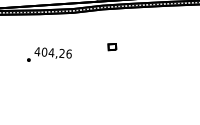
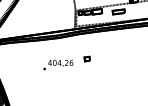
text: (49, 54) -> (58, 64), moved

